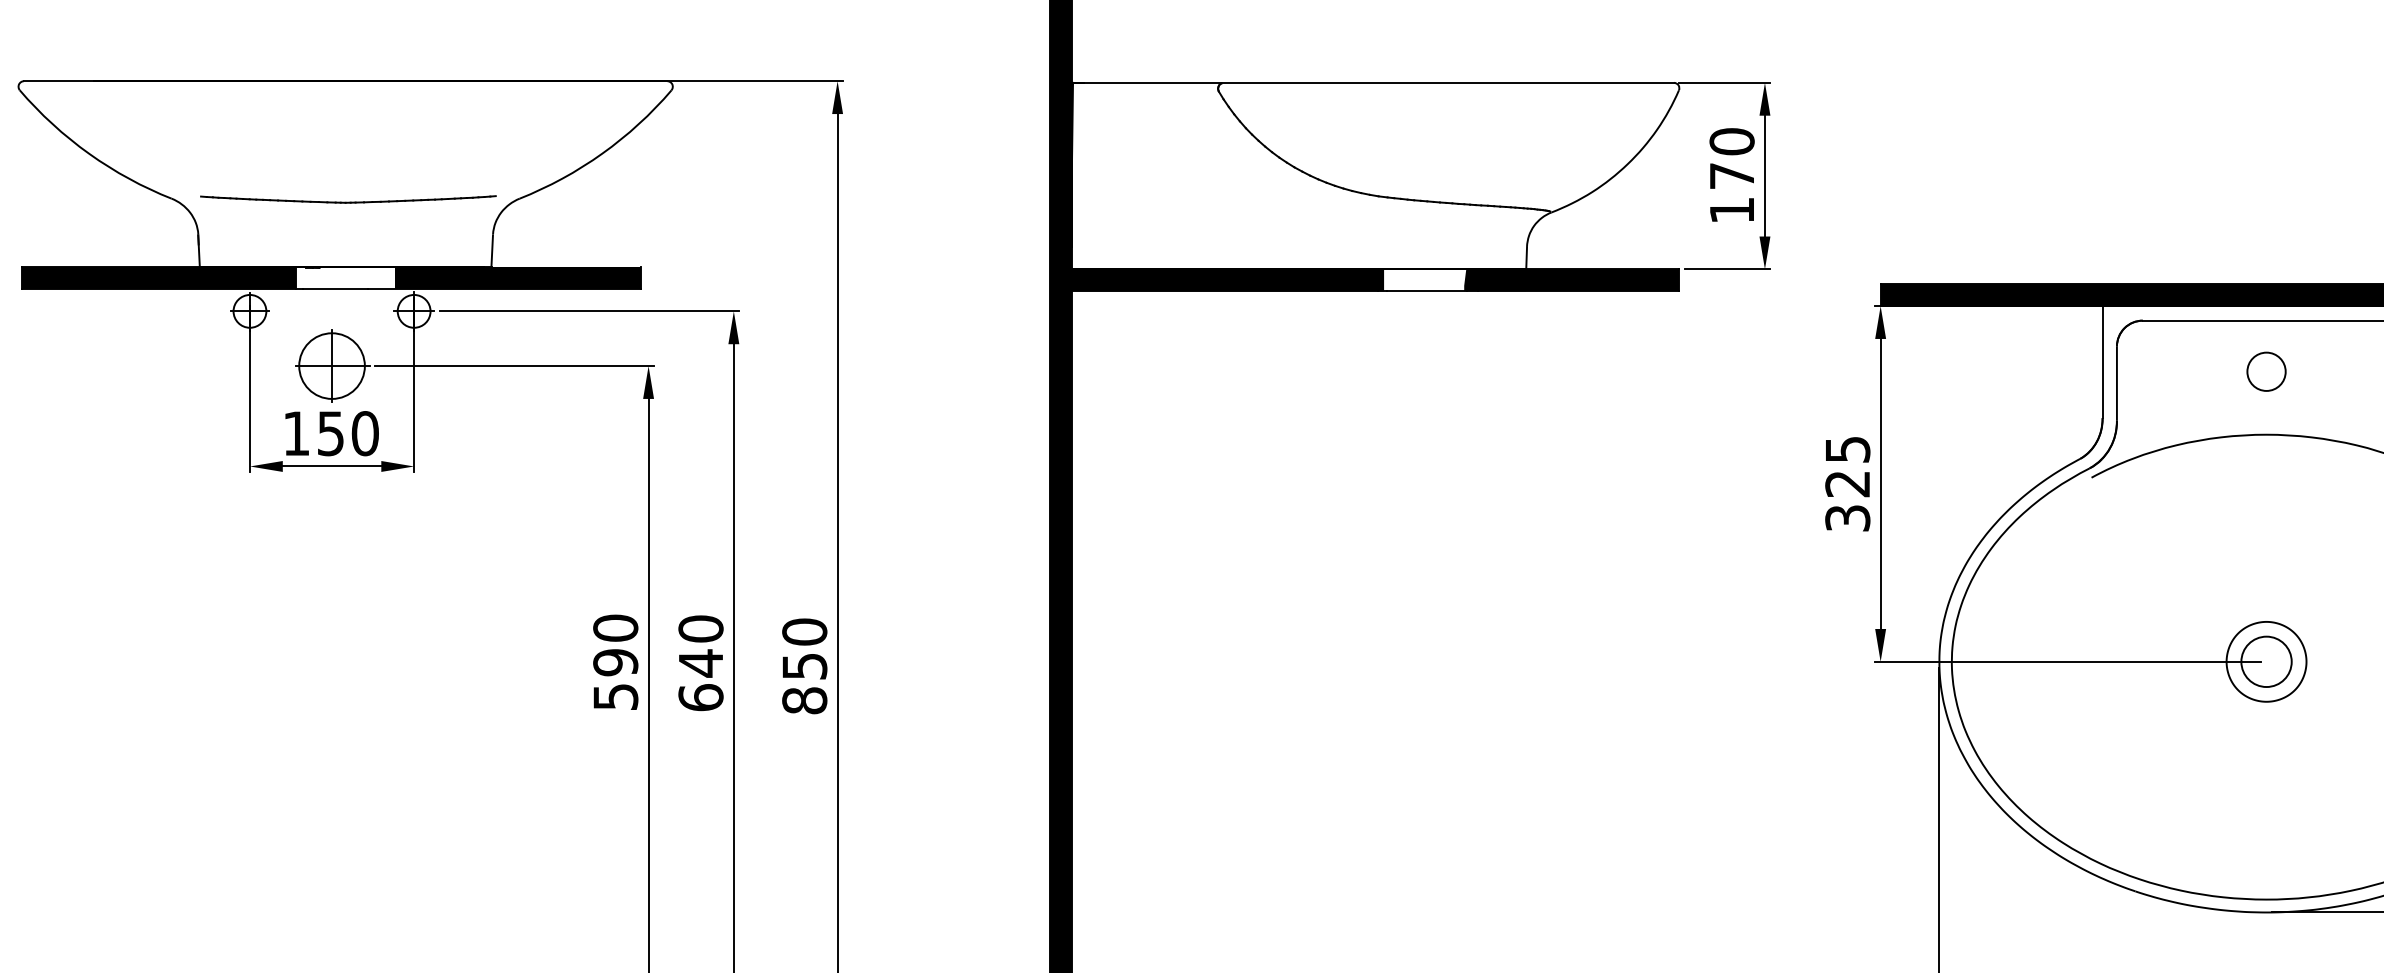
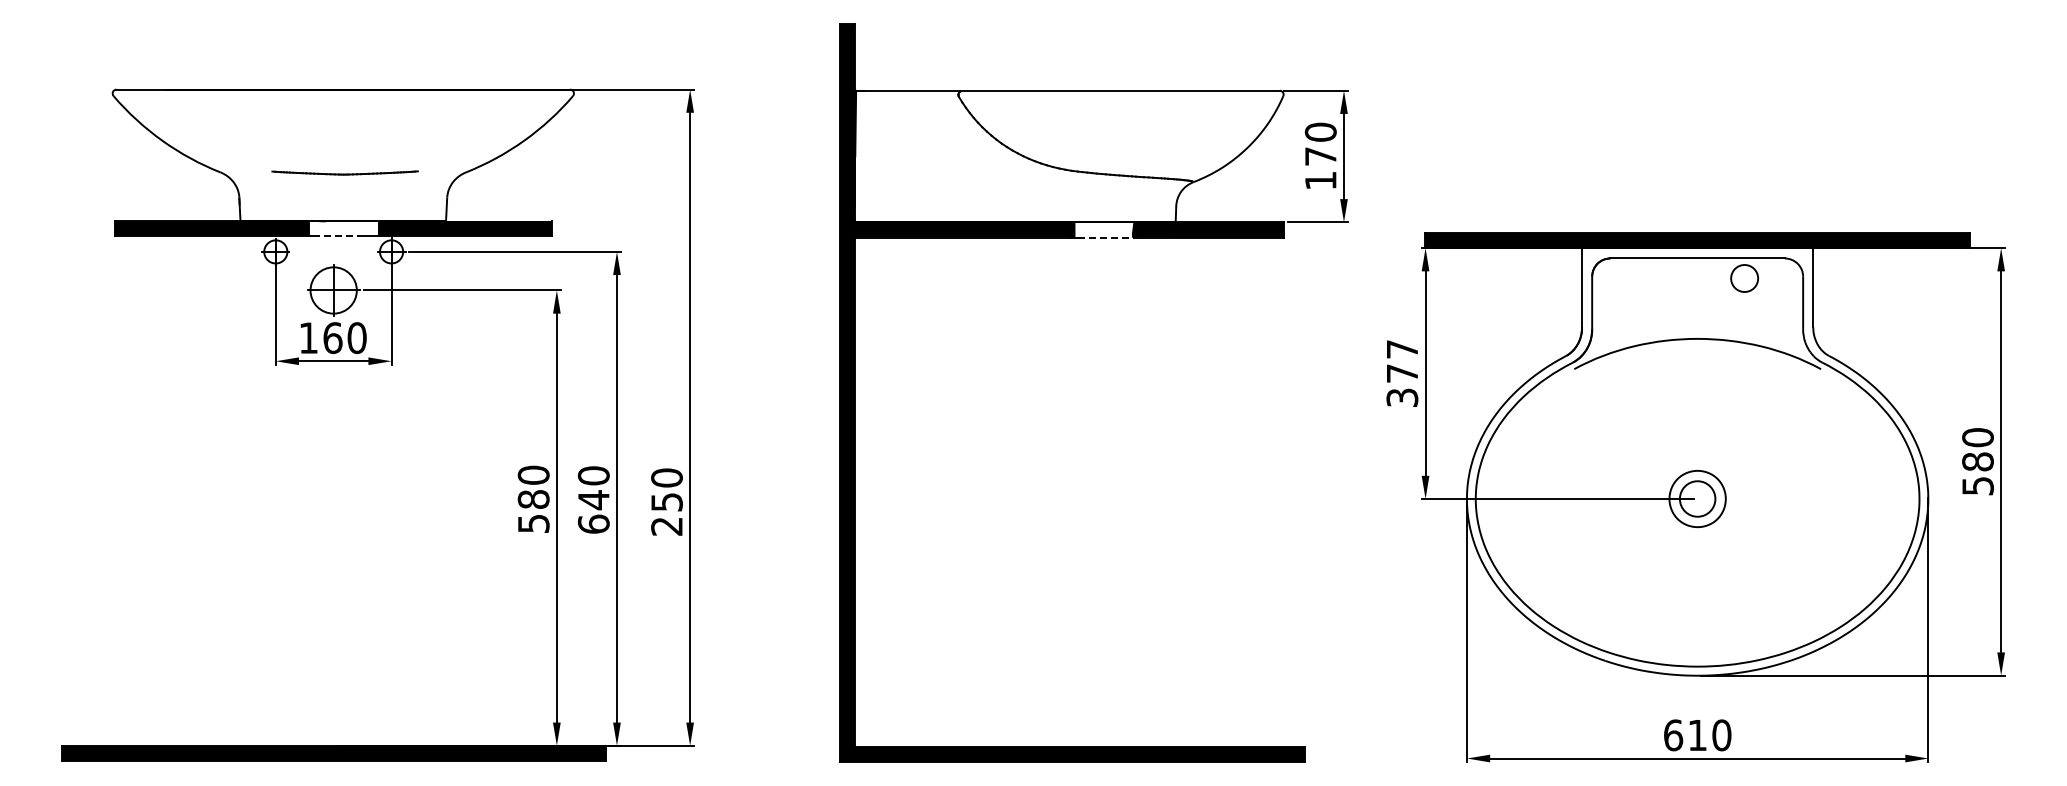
part: (347, 198) -> (344, 172), size x0.7
line: (336, 289) -> (336, 236), solid -> dashed
line: (1428, 290) -> (1106, 237), solid -> dashed
circle: (2266, 371) -> (1744, 278), moved
text: (330, 434) -> (332, 338), 150 -> 160
text: (1847, 466) -> (1402, 361), 325 -> 377
text: (615, 662) -> (533, 499), 590 -> 580
text: (804, 700) -> (666, 526), 850 -> 250

